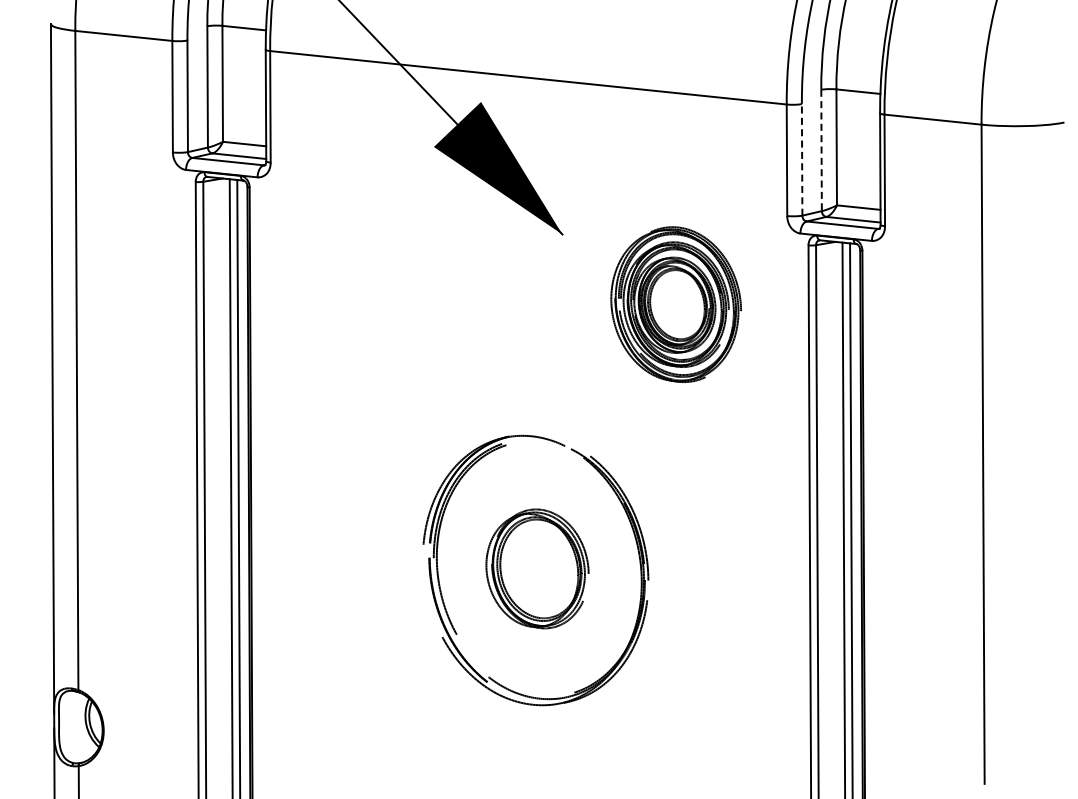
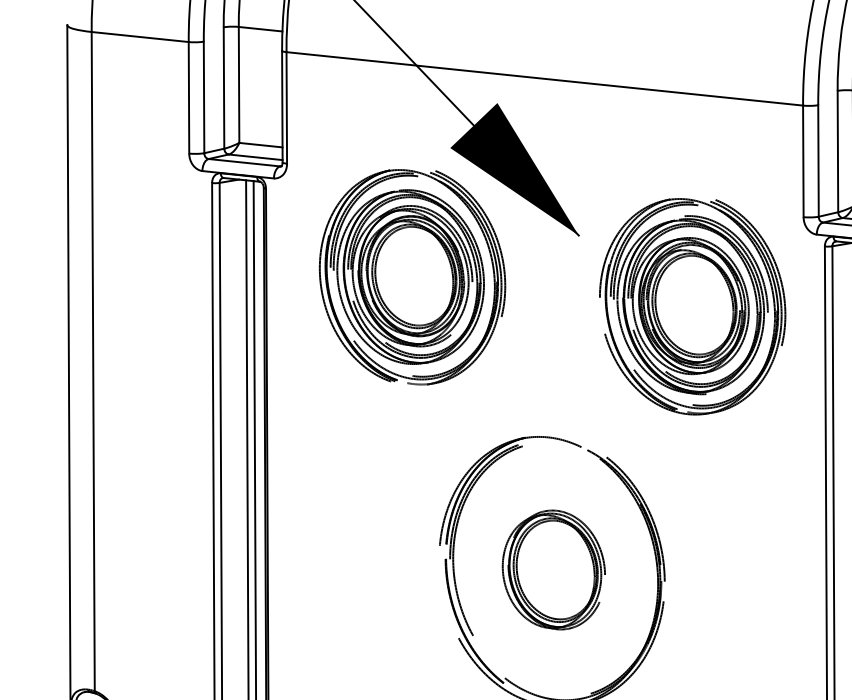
line: (821, 150) -> (837, 151), dashed -> solid
line: (802, 159) -> (818, 160), dashed -> solid
part: (395, 276) -> (411, 277), added
part: (675, 305) -> (691, 306), size x1.43

